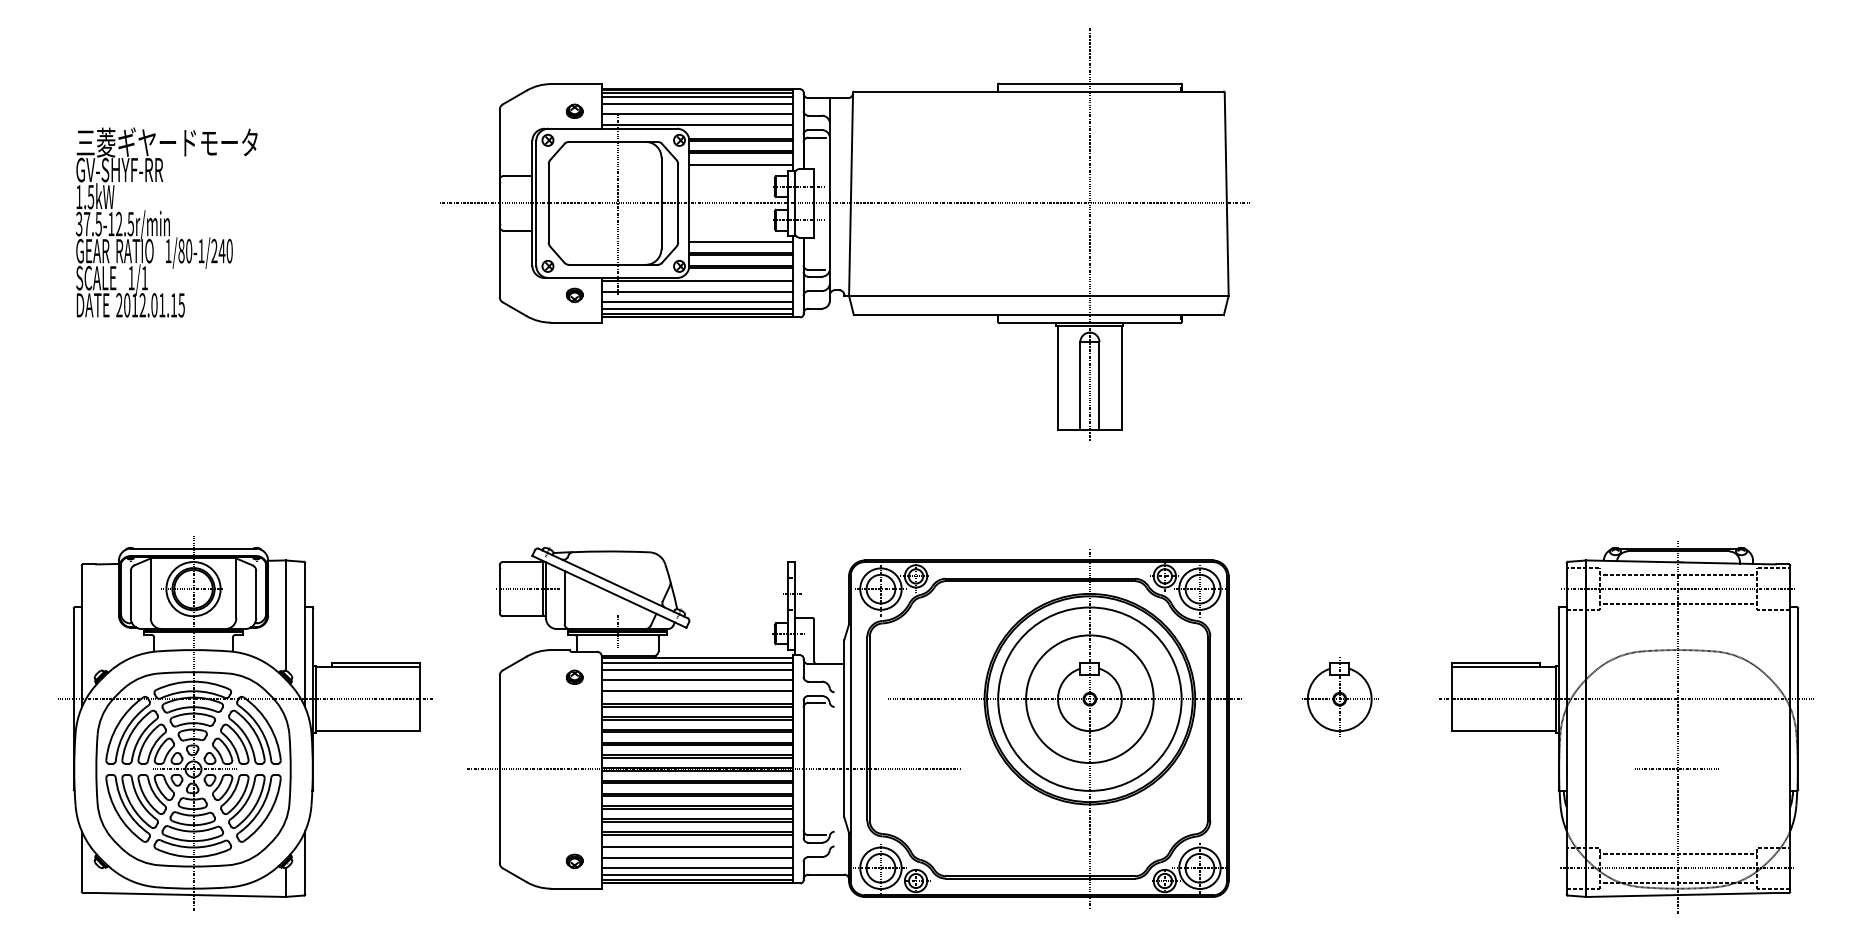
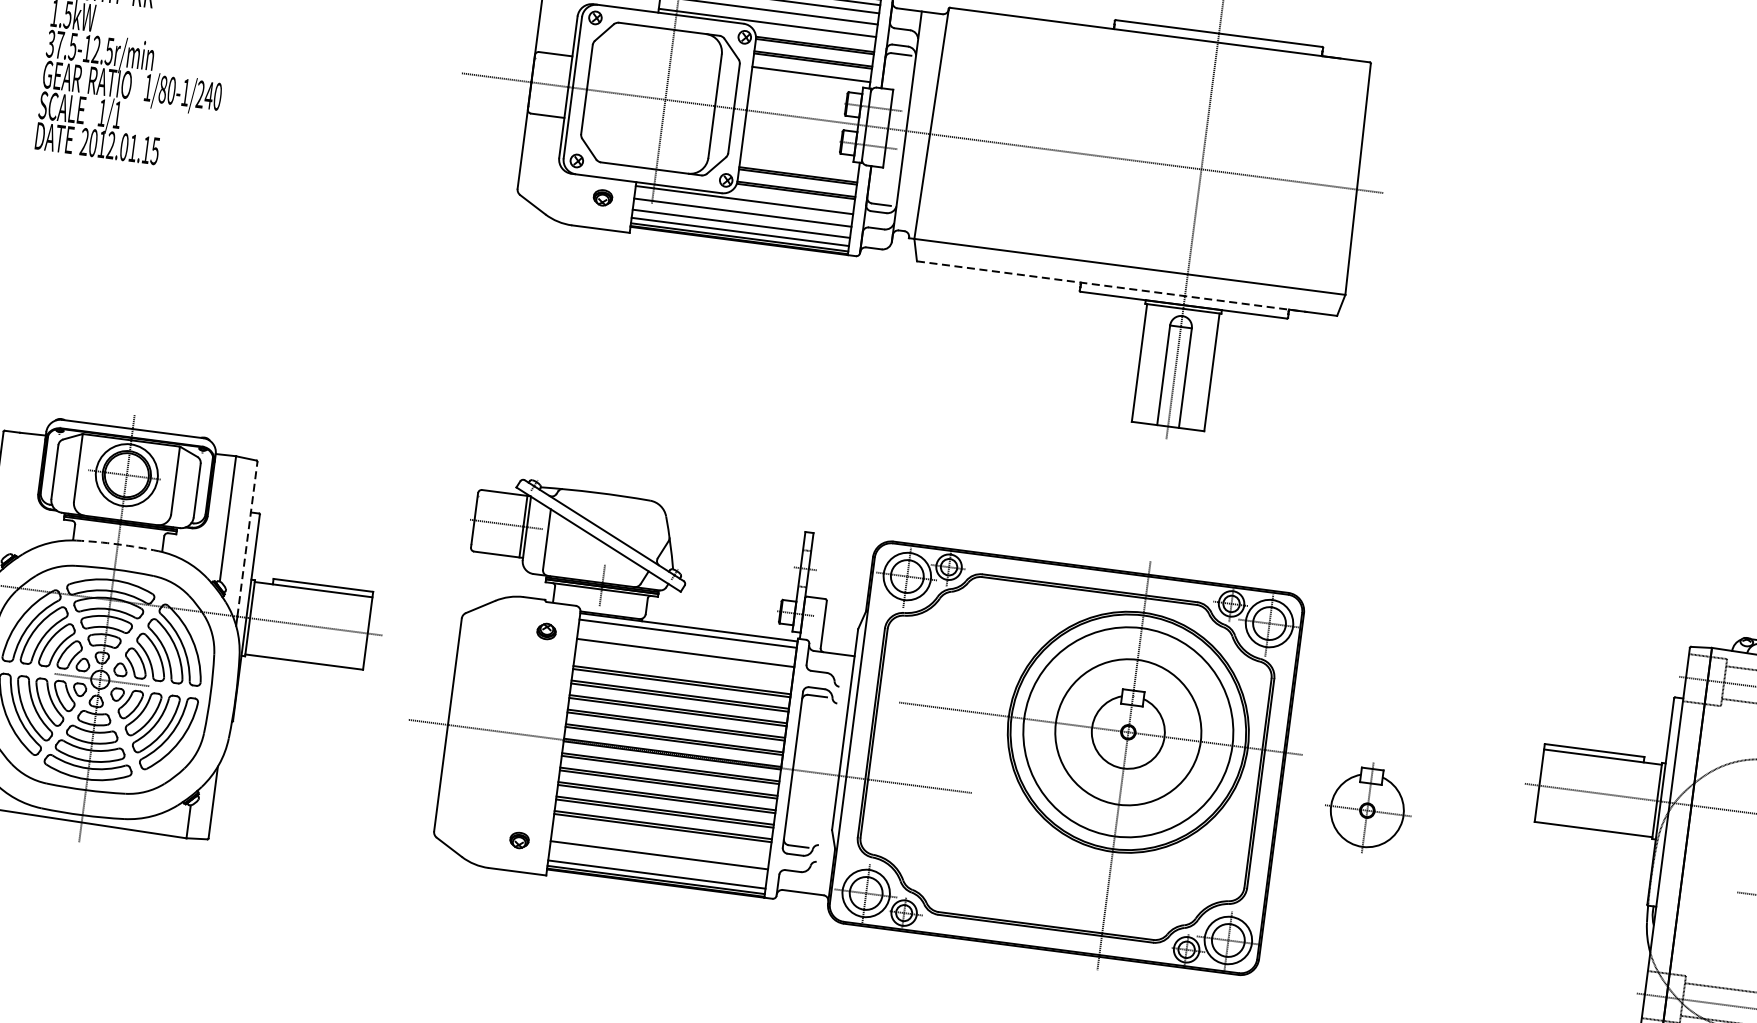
line: (741, 241) -> (800, 161), removed
line: (1025, 315) -> (1111, 287), solid -> dashed
line: (305, 630) -> (247, 538), solid -> dashed
arc: (193, 650) -> (117, 544), solid -> dashed
line: (697, 670) -> (687, 641), removed
line: (697, 691) -> (683, 665), removed
part: (1340, 696) -> (1368, 807), moved
line: (697, 847) -> (660, 842), removed
line: (697, 868) -> (657, 866), removed

